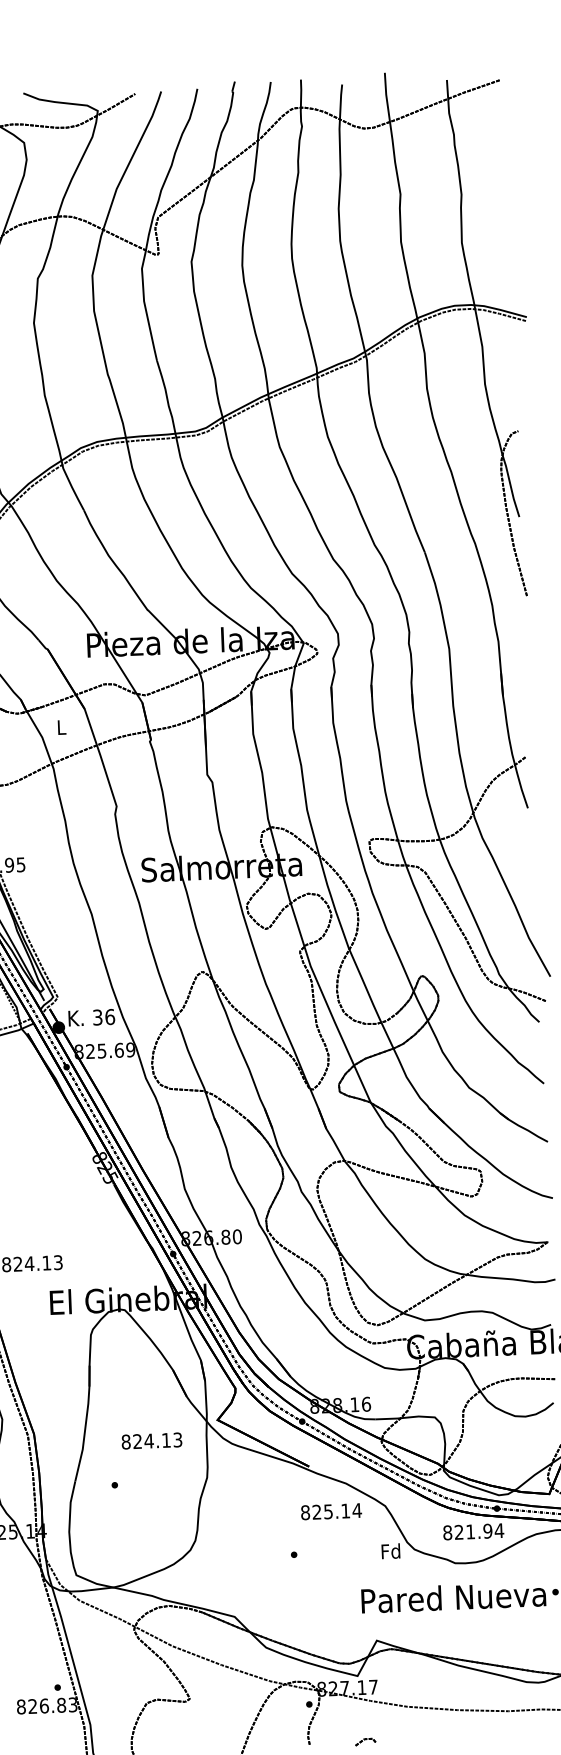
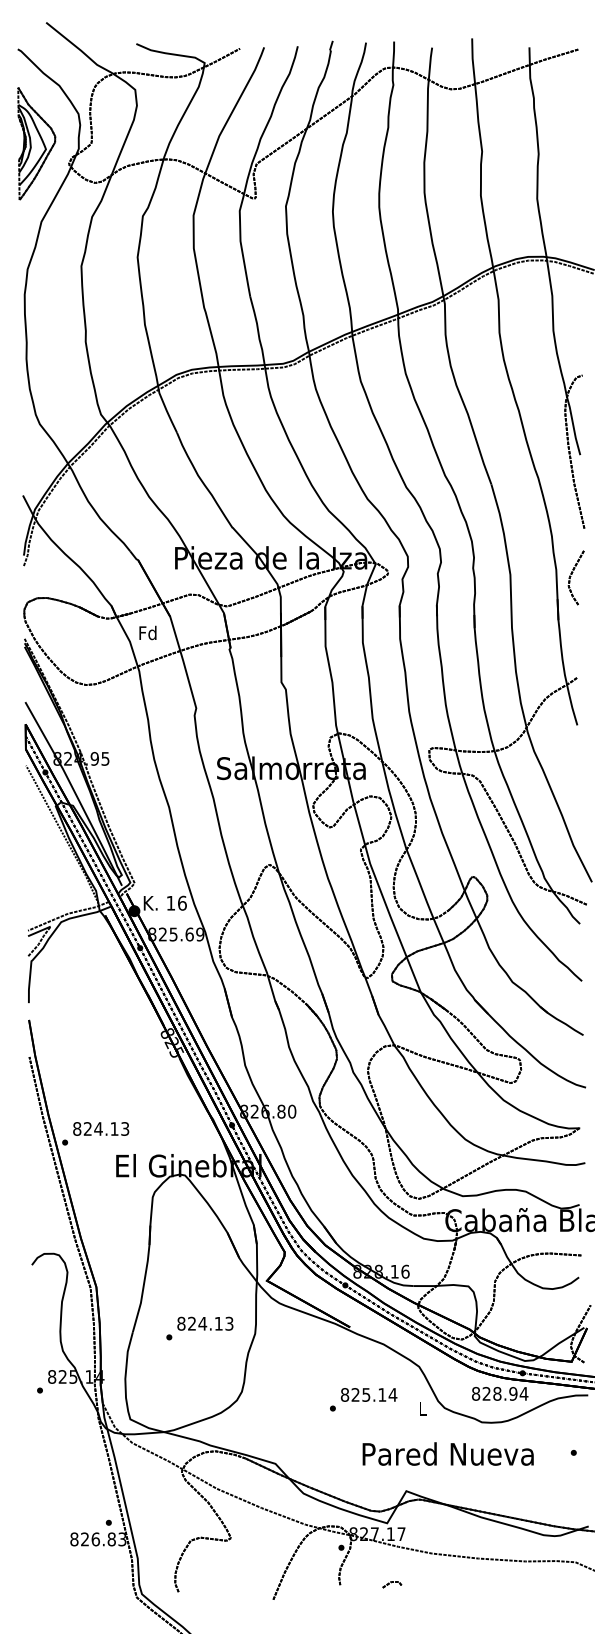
part: (519, 649) -> (575, 577), added
text: (60, 726) -> (147, 632), L -> Fd
text: (97, 1016) -> (170, 902), 36 -> 16
text: (152, 1440) -> (205, 1323), moved
text: (331, 1511) -> (369, 1394), moved
text: (470, 1531) -> (497, 1393), 821.94 -> 828.94
text: (390, 1550) -> (422, 1408), Fd -> L
text: (452, 1596) -> (447, 1453), moved

